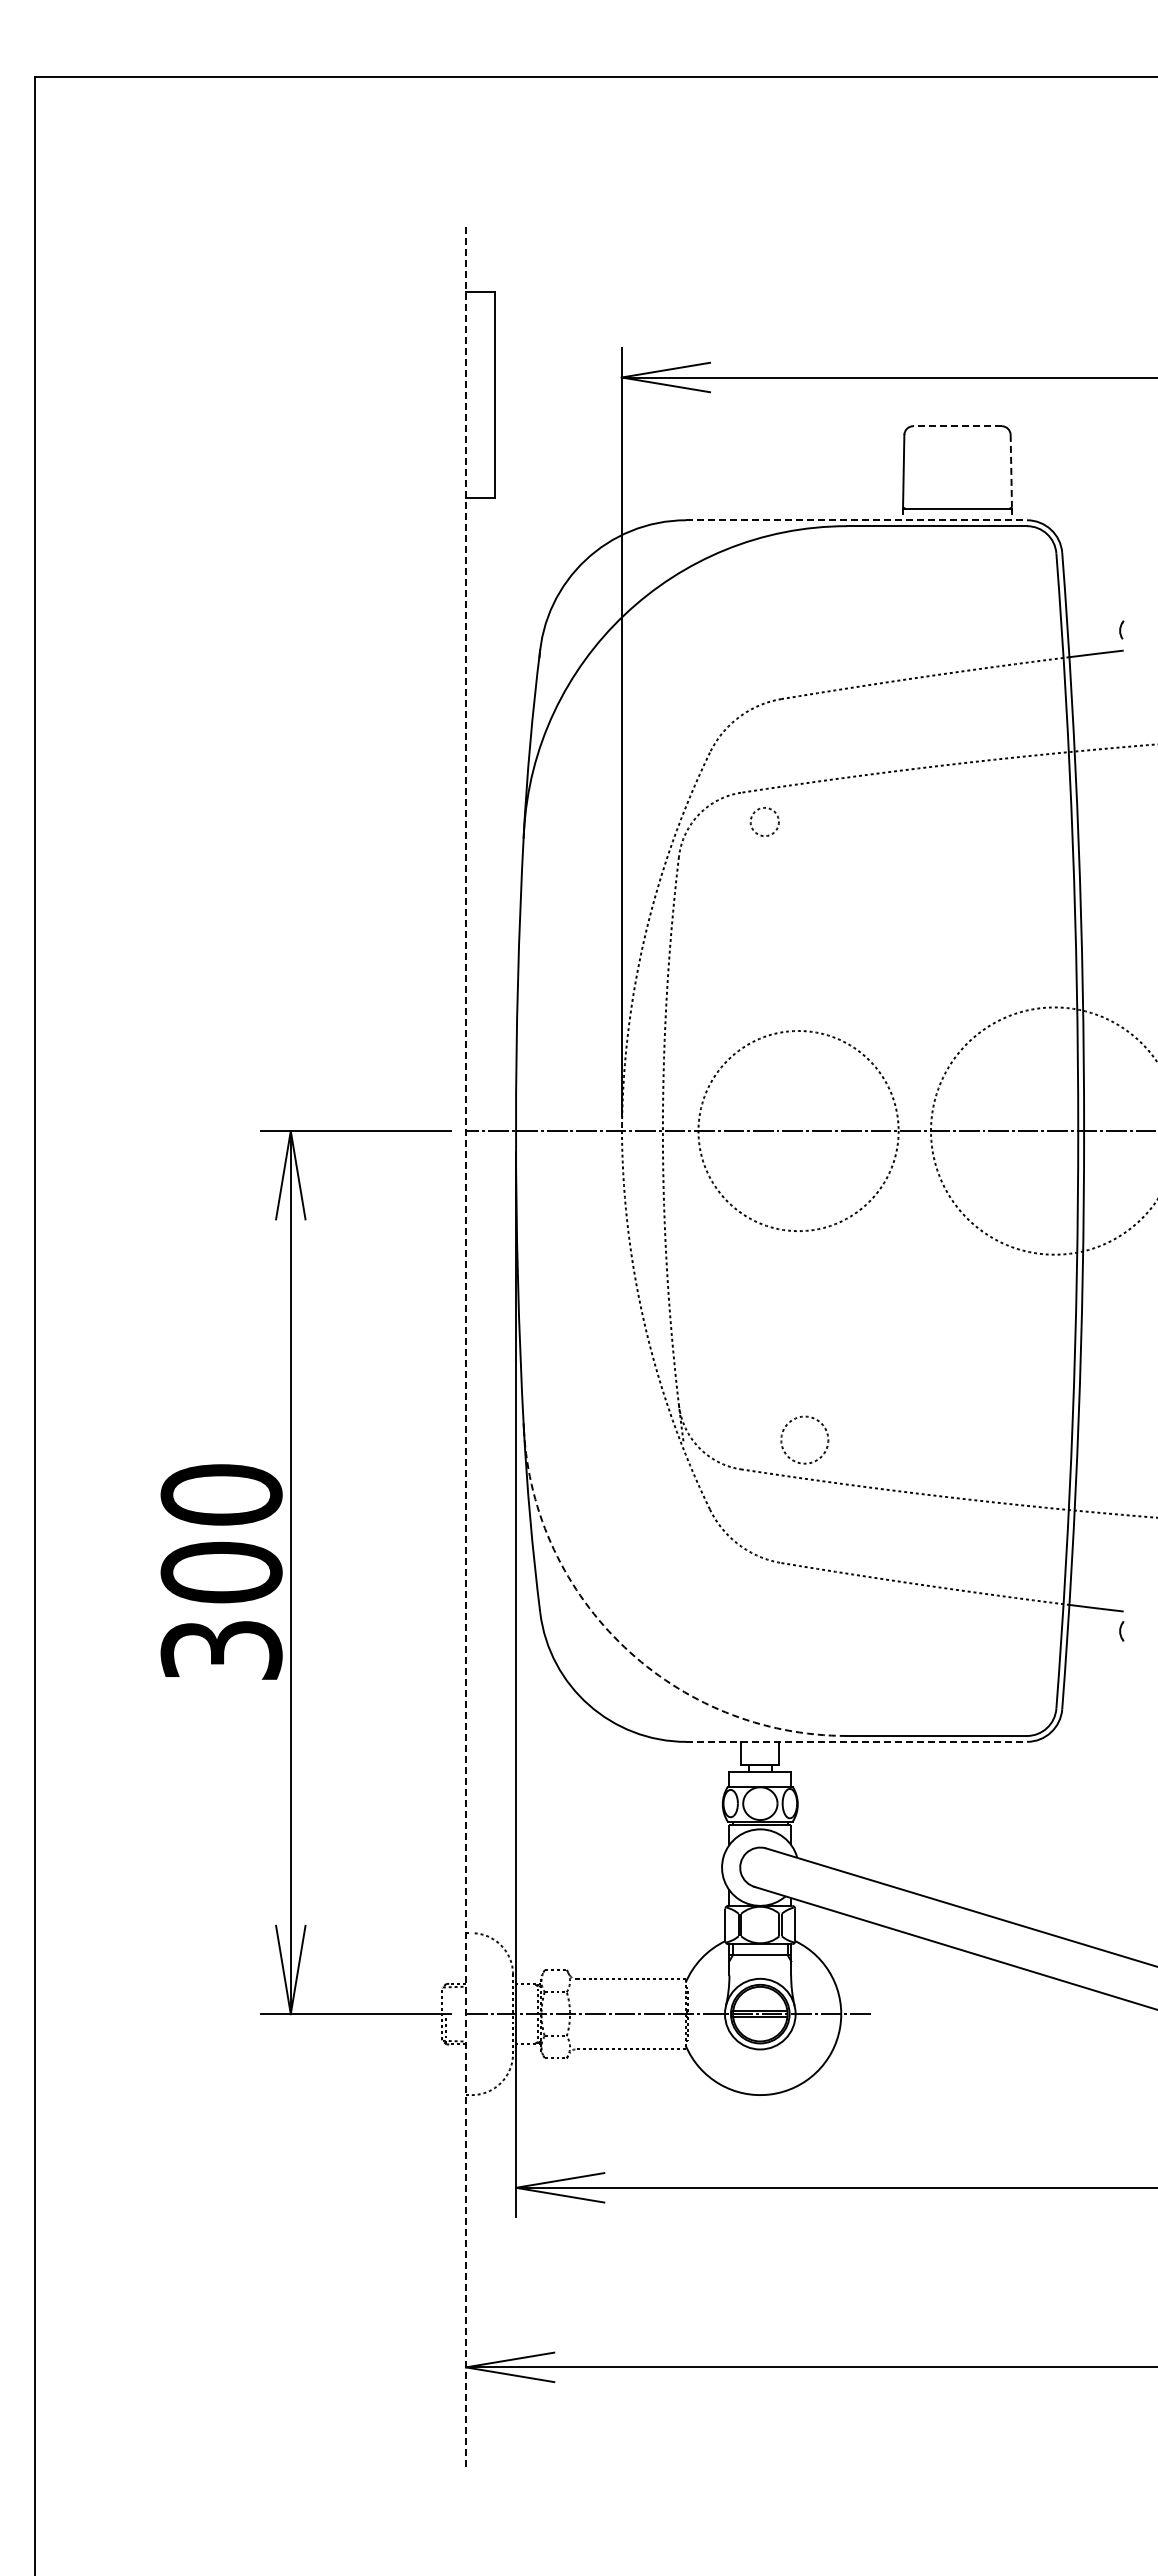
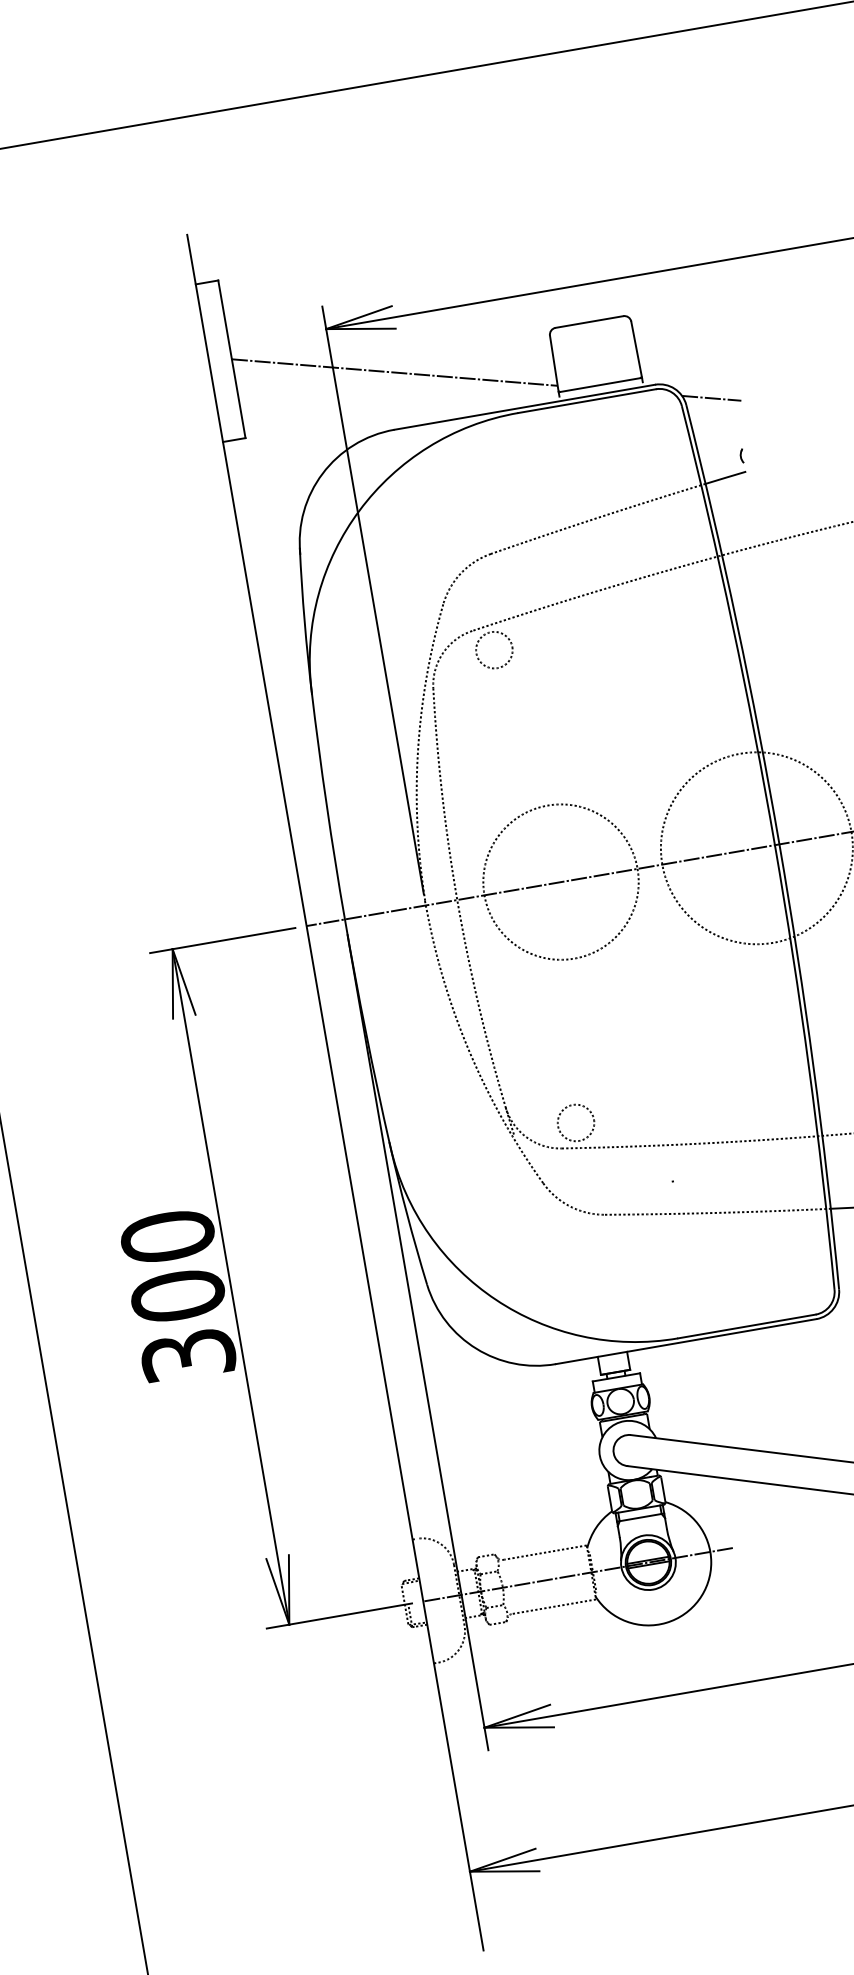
line: (957, 426) -> (589, 322), dashed -> solid
line: (699, 447) -> (394, 372), added
line: (1011, 470) -> (636, 348), dashed -> solid
line: (857, 520) -> (525, 407), dashed -> solid
line: (1095, 549) -> (711, 398), added
circle: (764, 821) -> (494, 649), size x1.67
line: (465, 1348) -> (335, 1092), dashed -> solid
circle: (804, 1439) -> (575, 1122), moved
arc: (624, 1647) -> (496, 1300), dashed -> solid
line: (857, 1741) -> (686, 1341), dashed -> solid

